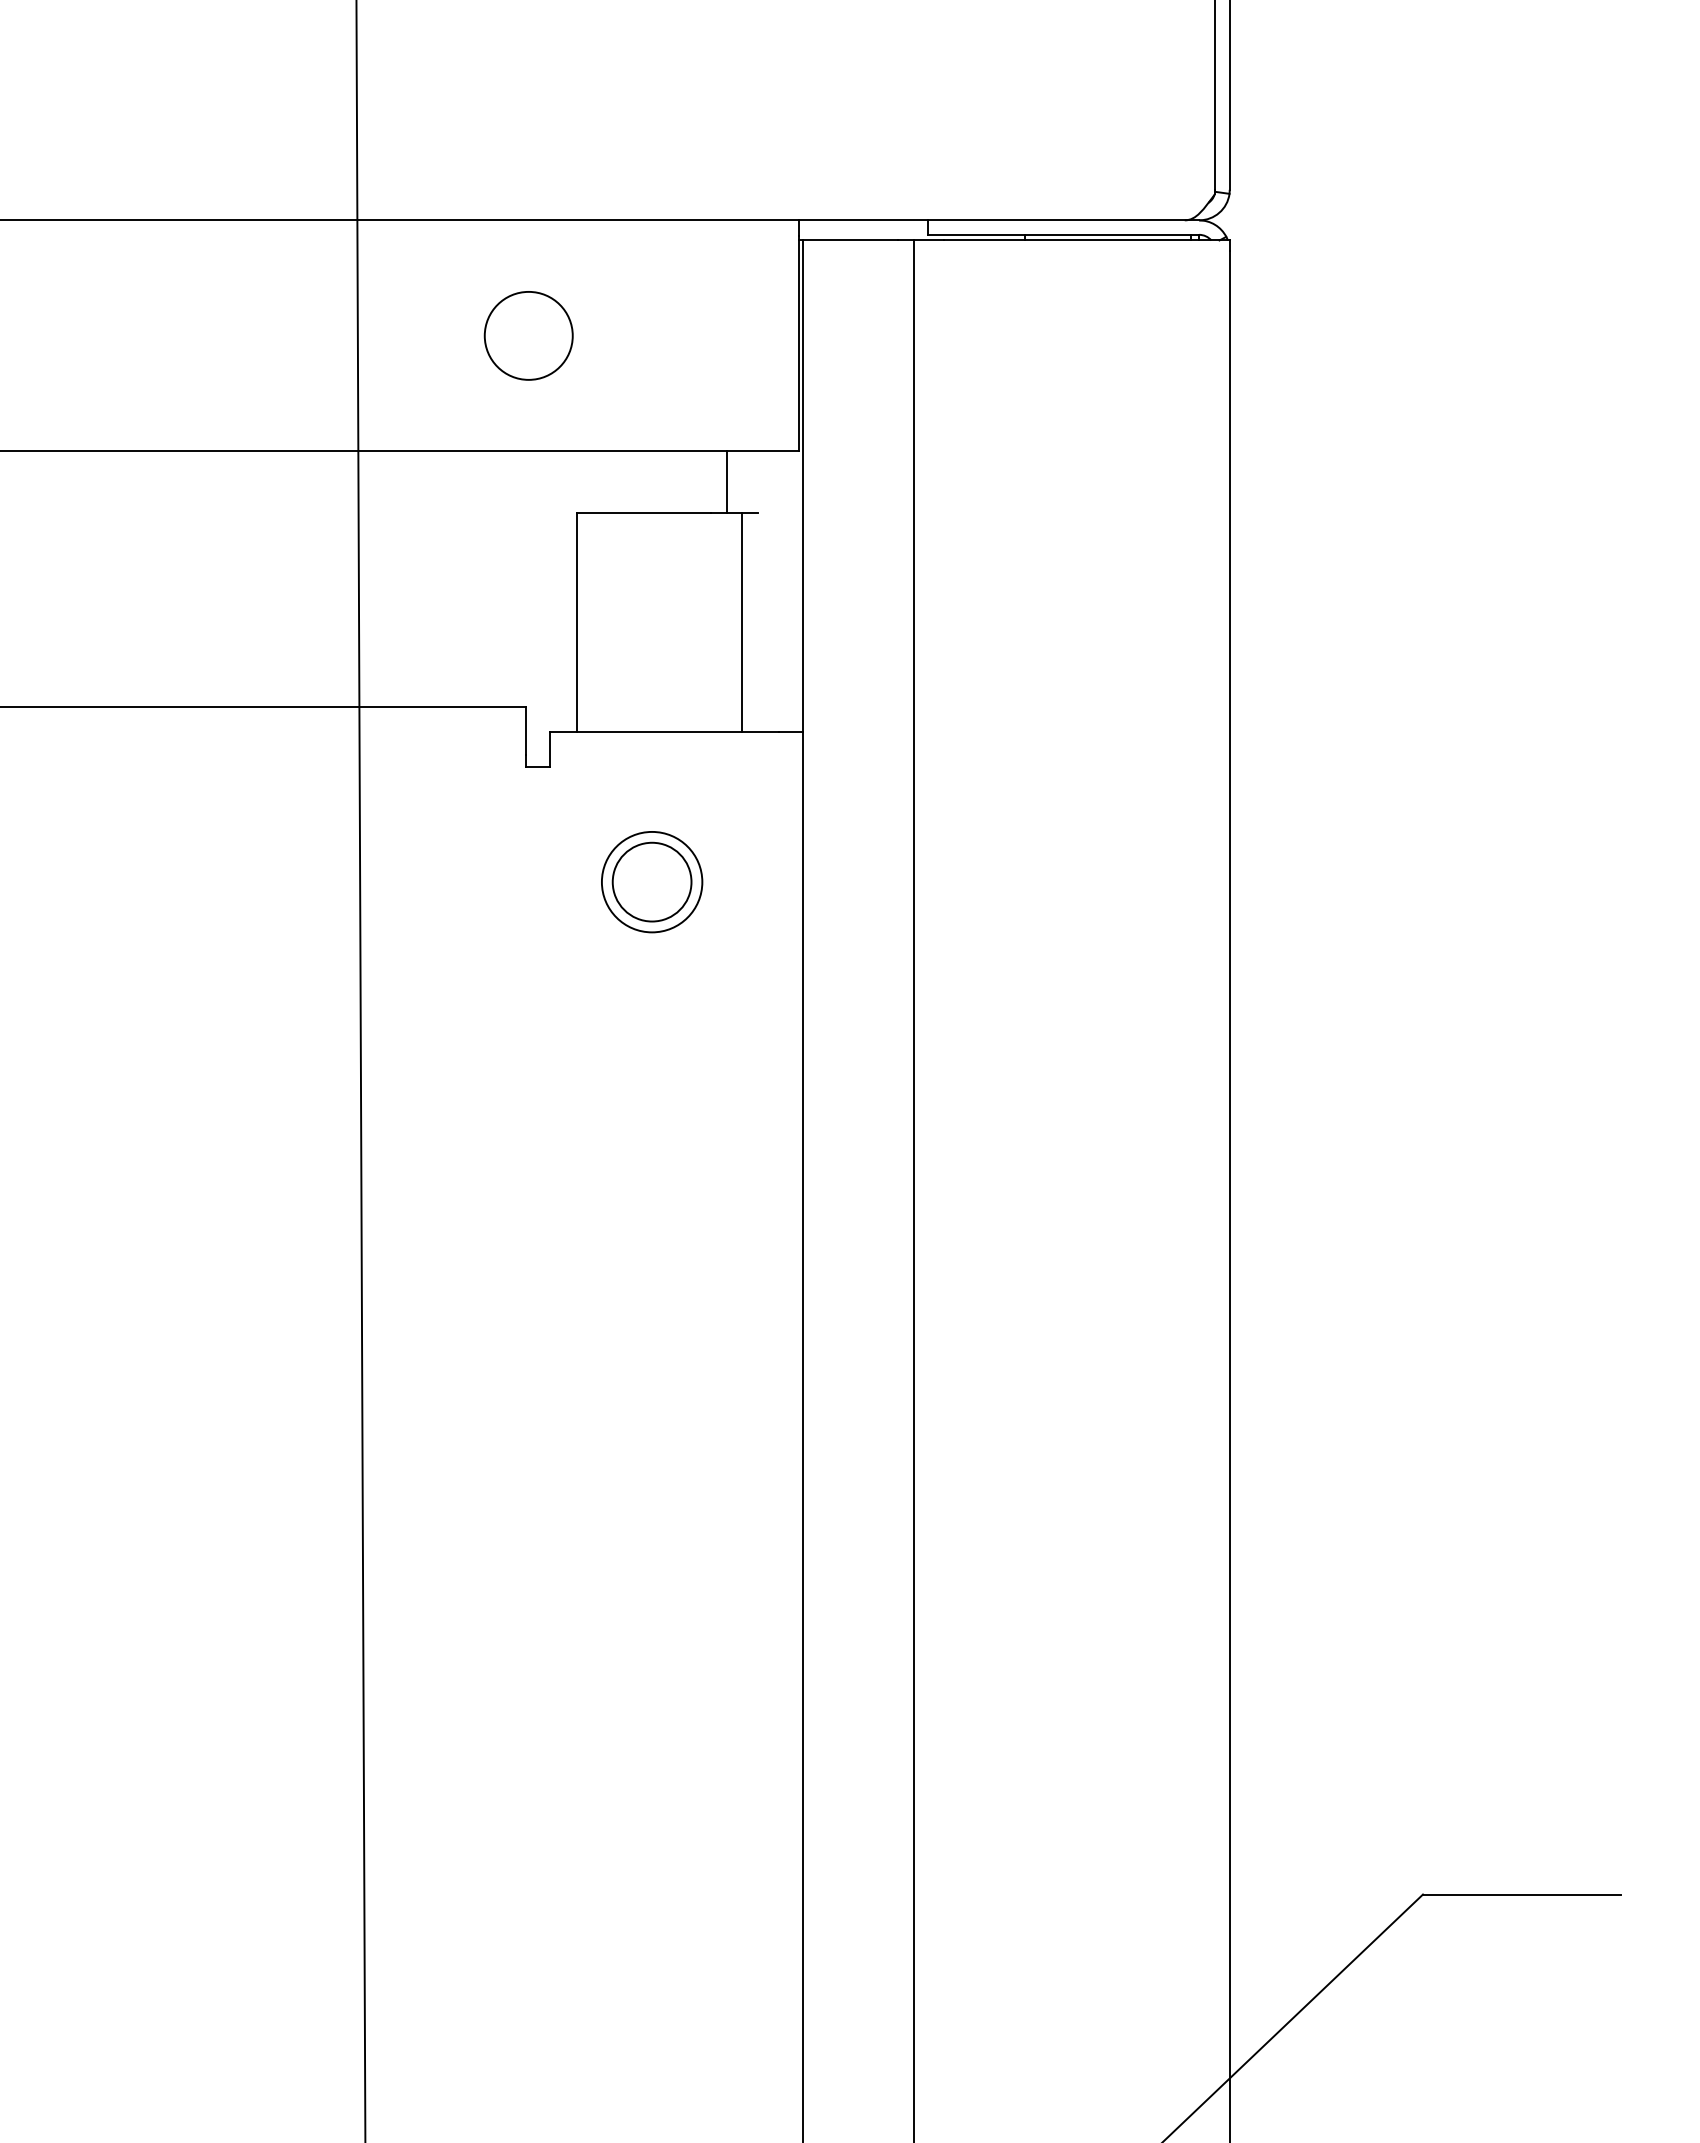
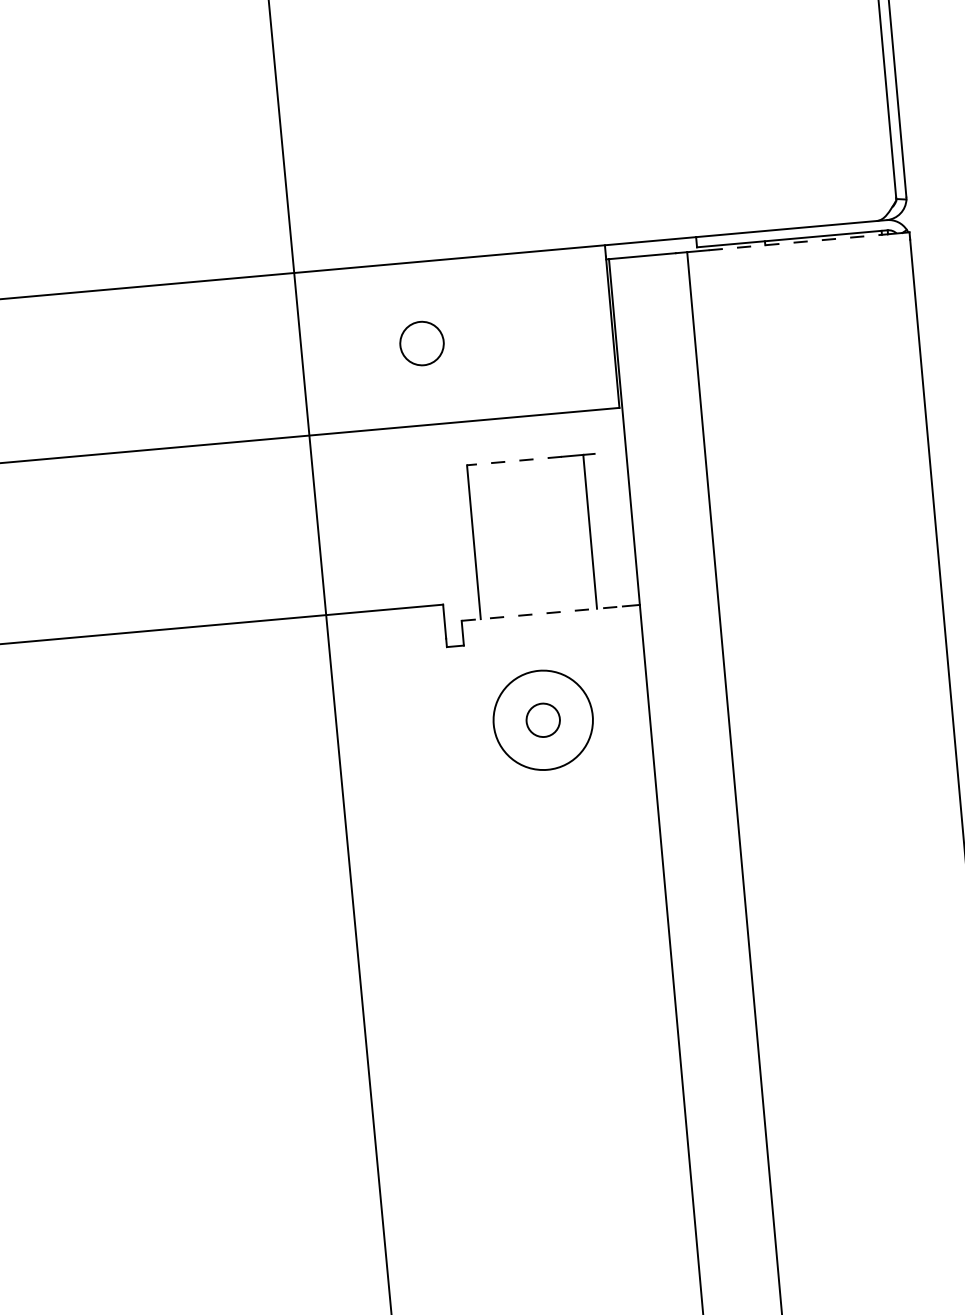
line: (1072, 240) -> (798, 242), solid -> dashed
circle: (528, 335) -> (421, 343), size x0.7
line: (727, 482) -> (571, 434), removed
line: (643, 513) -> (514, 461), solid -> dashed
line: (664, 731) -> (542, 613), solid -> dashed
circle: (651, 881) -> (542, 719), size x0.6
circle: (651, 881) -> (542, 719), size x1.4

